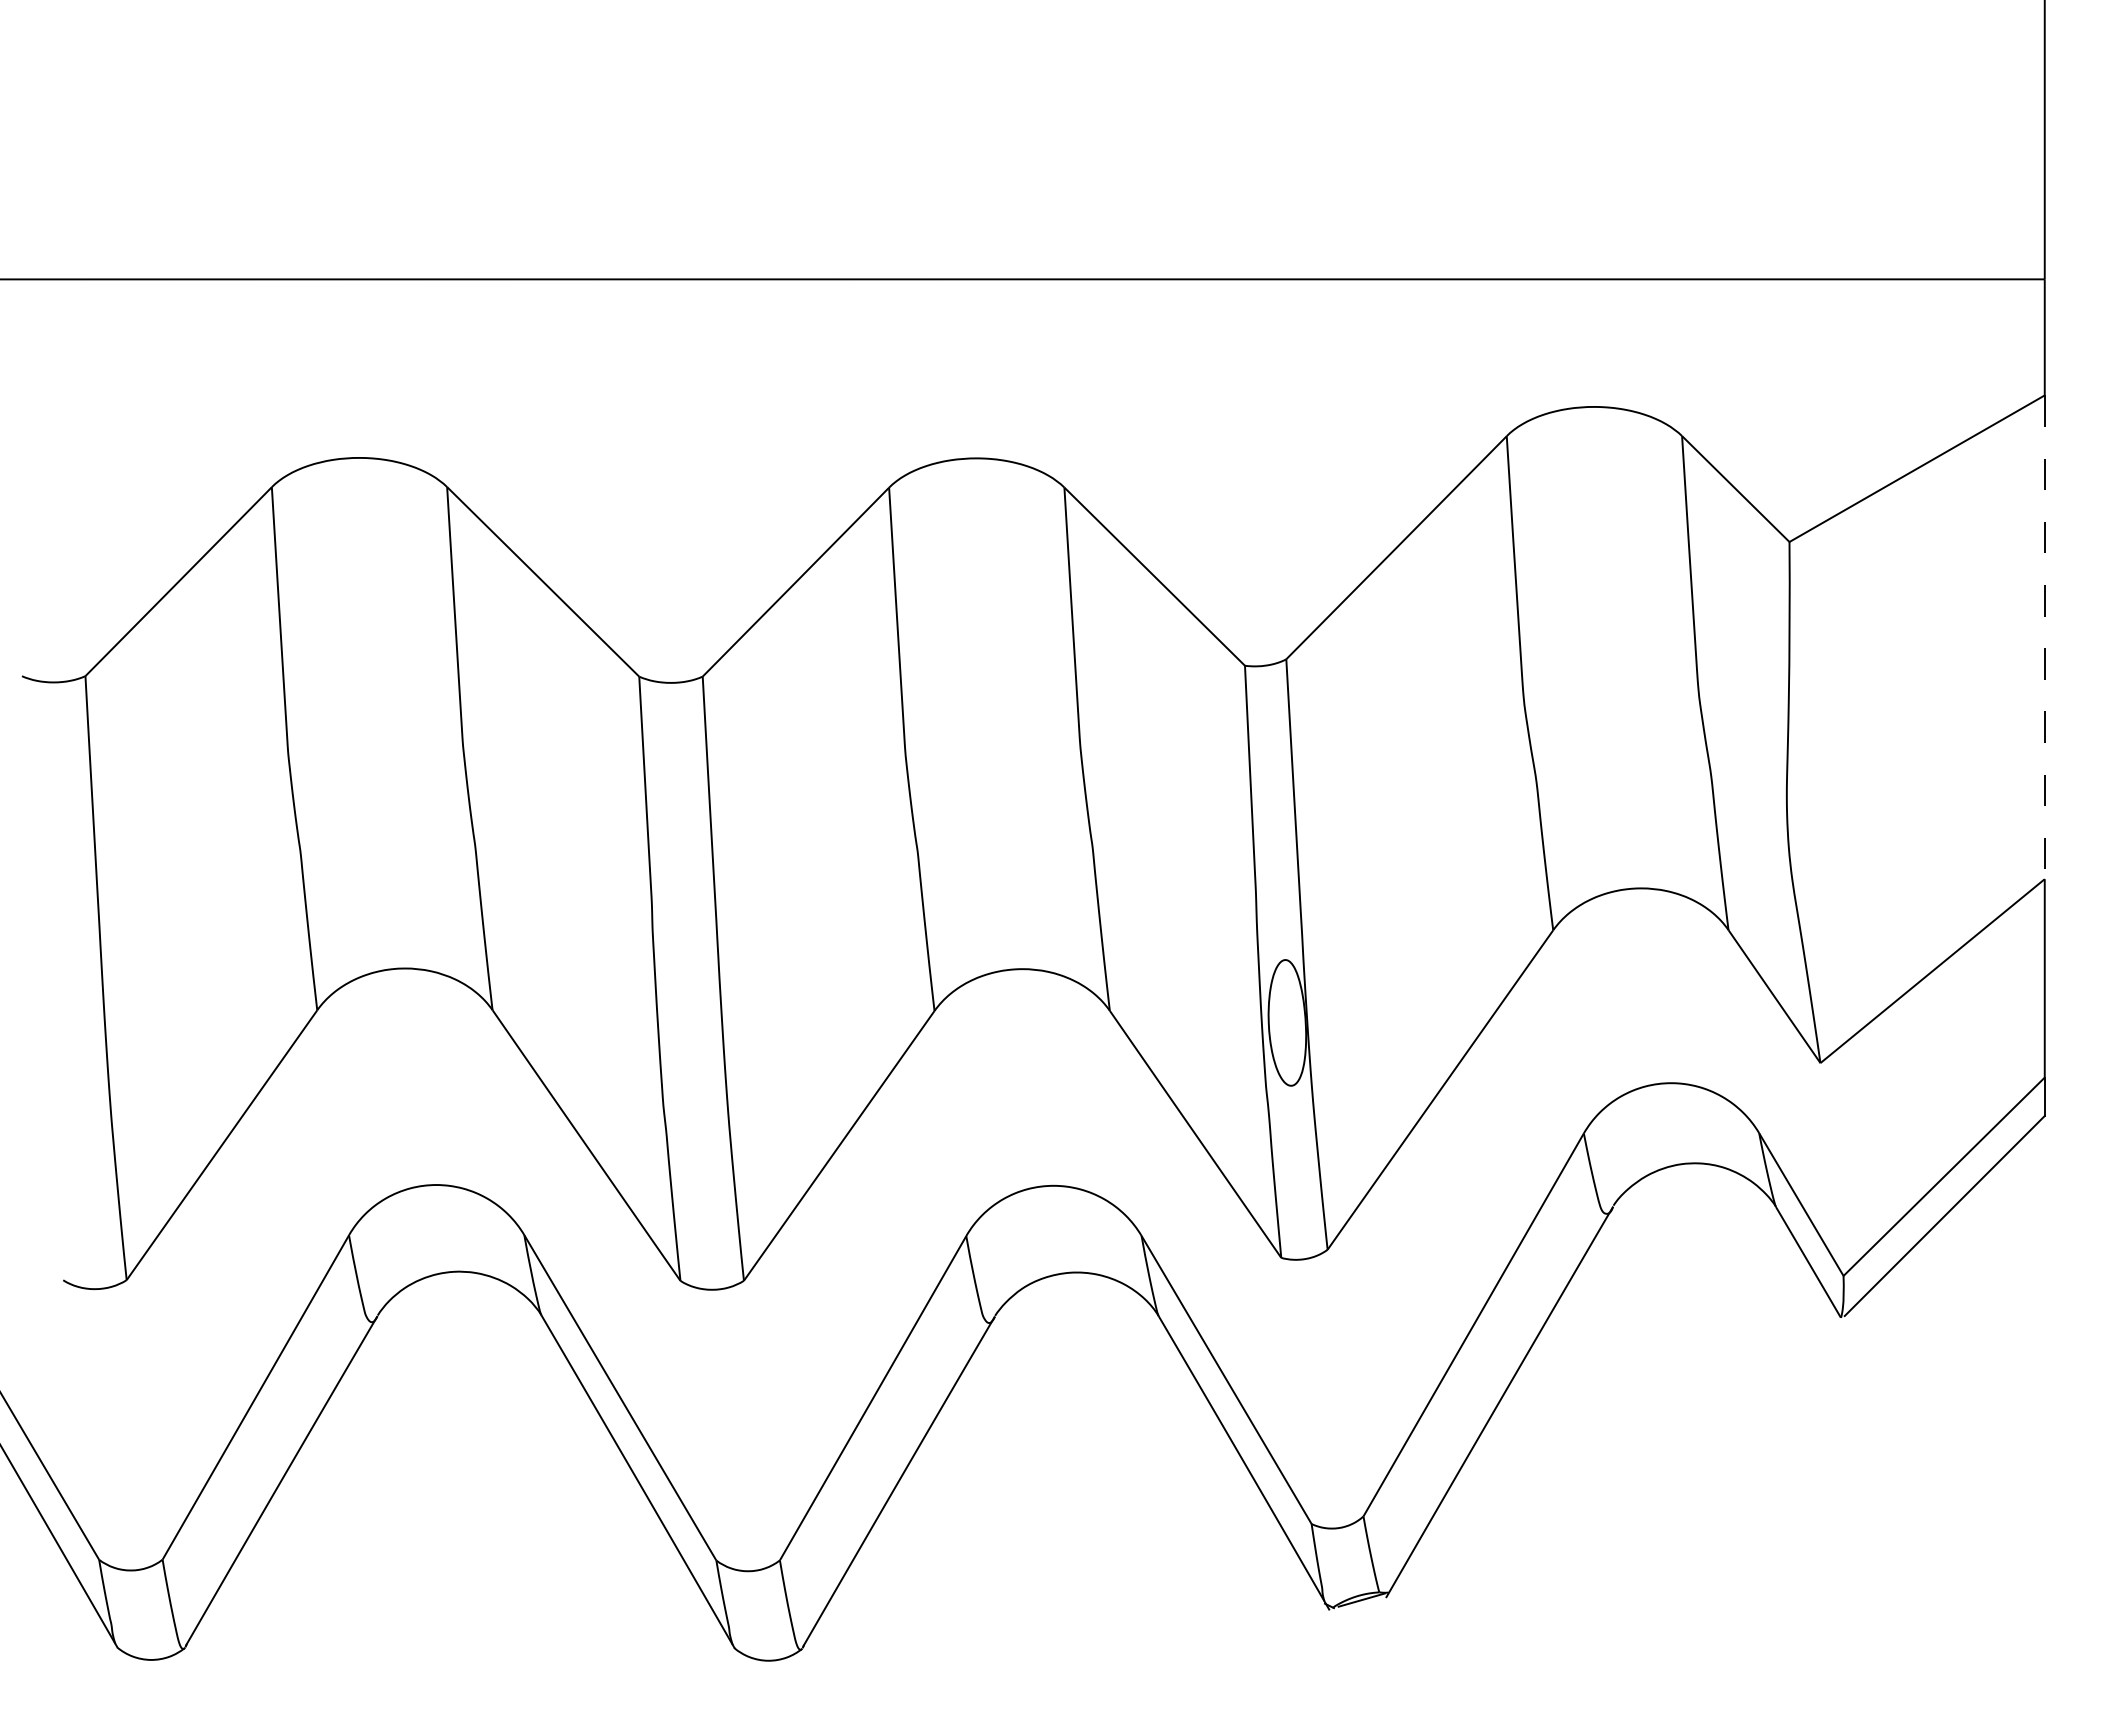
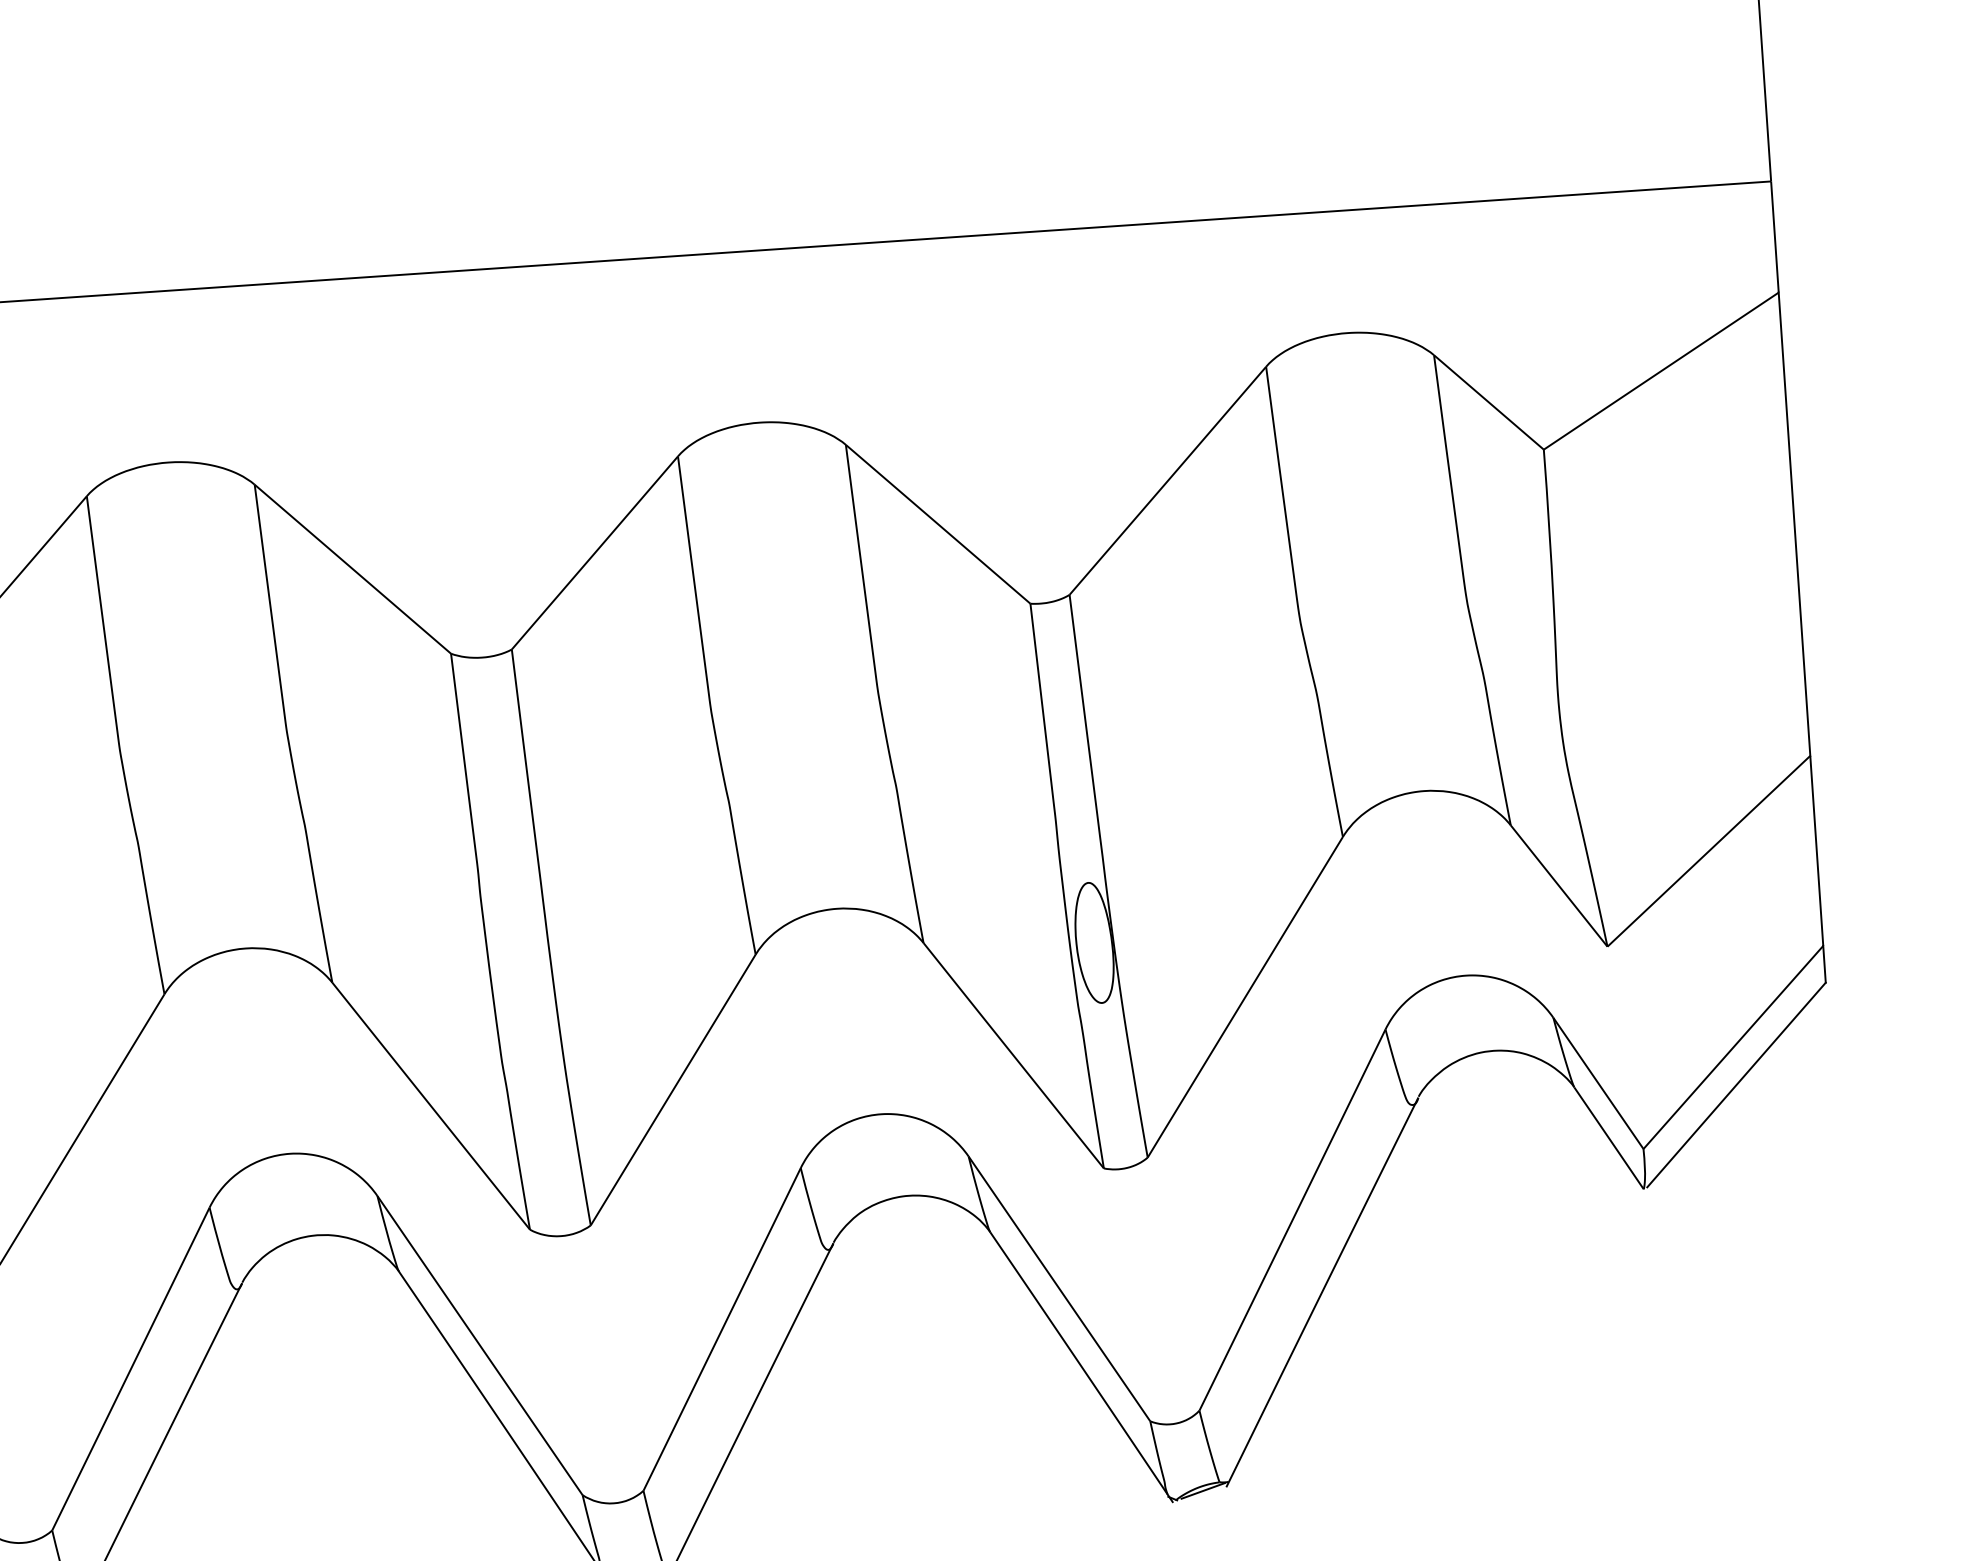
line: (2044, 637) -> (1794, 524), dashed -> solid

